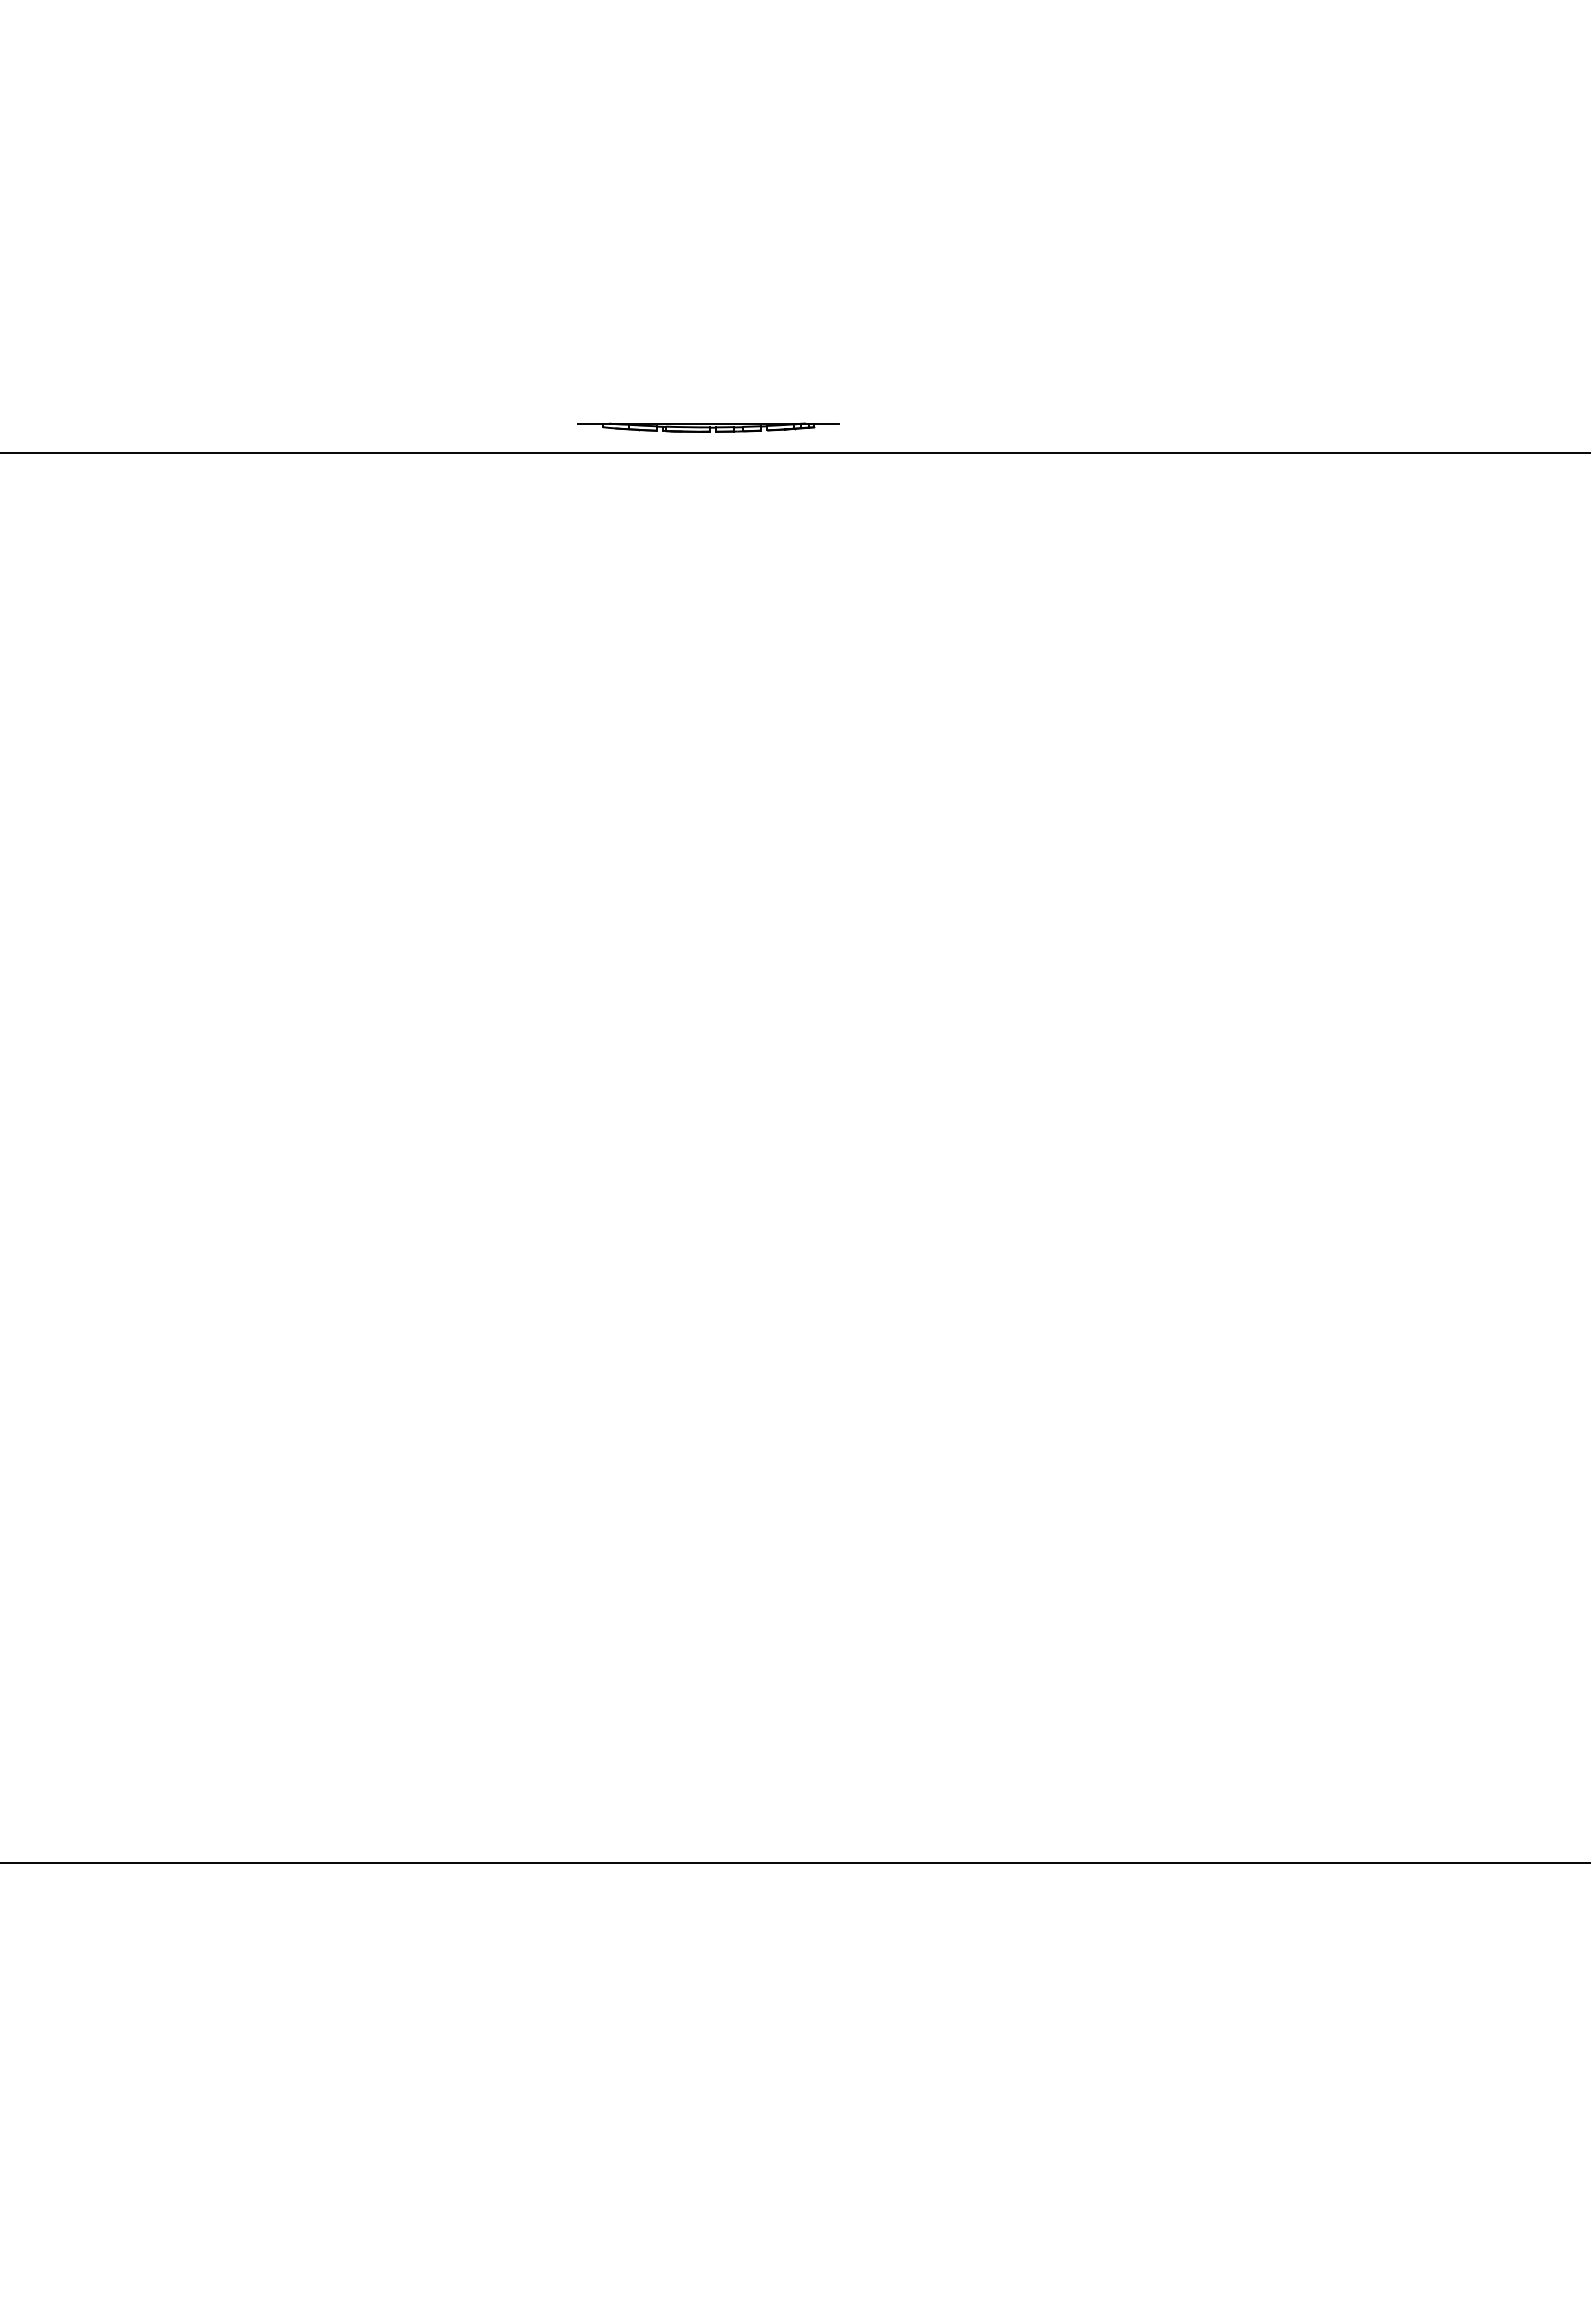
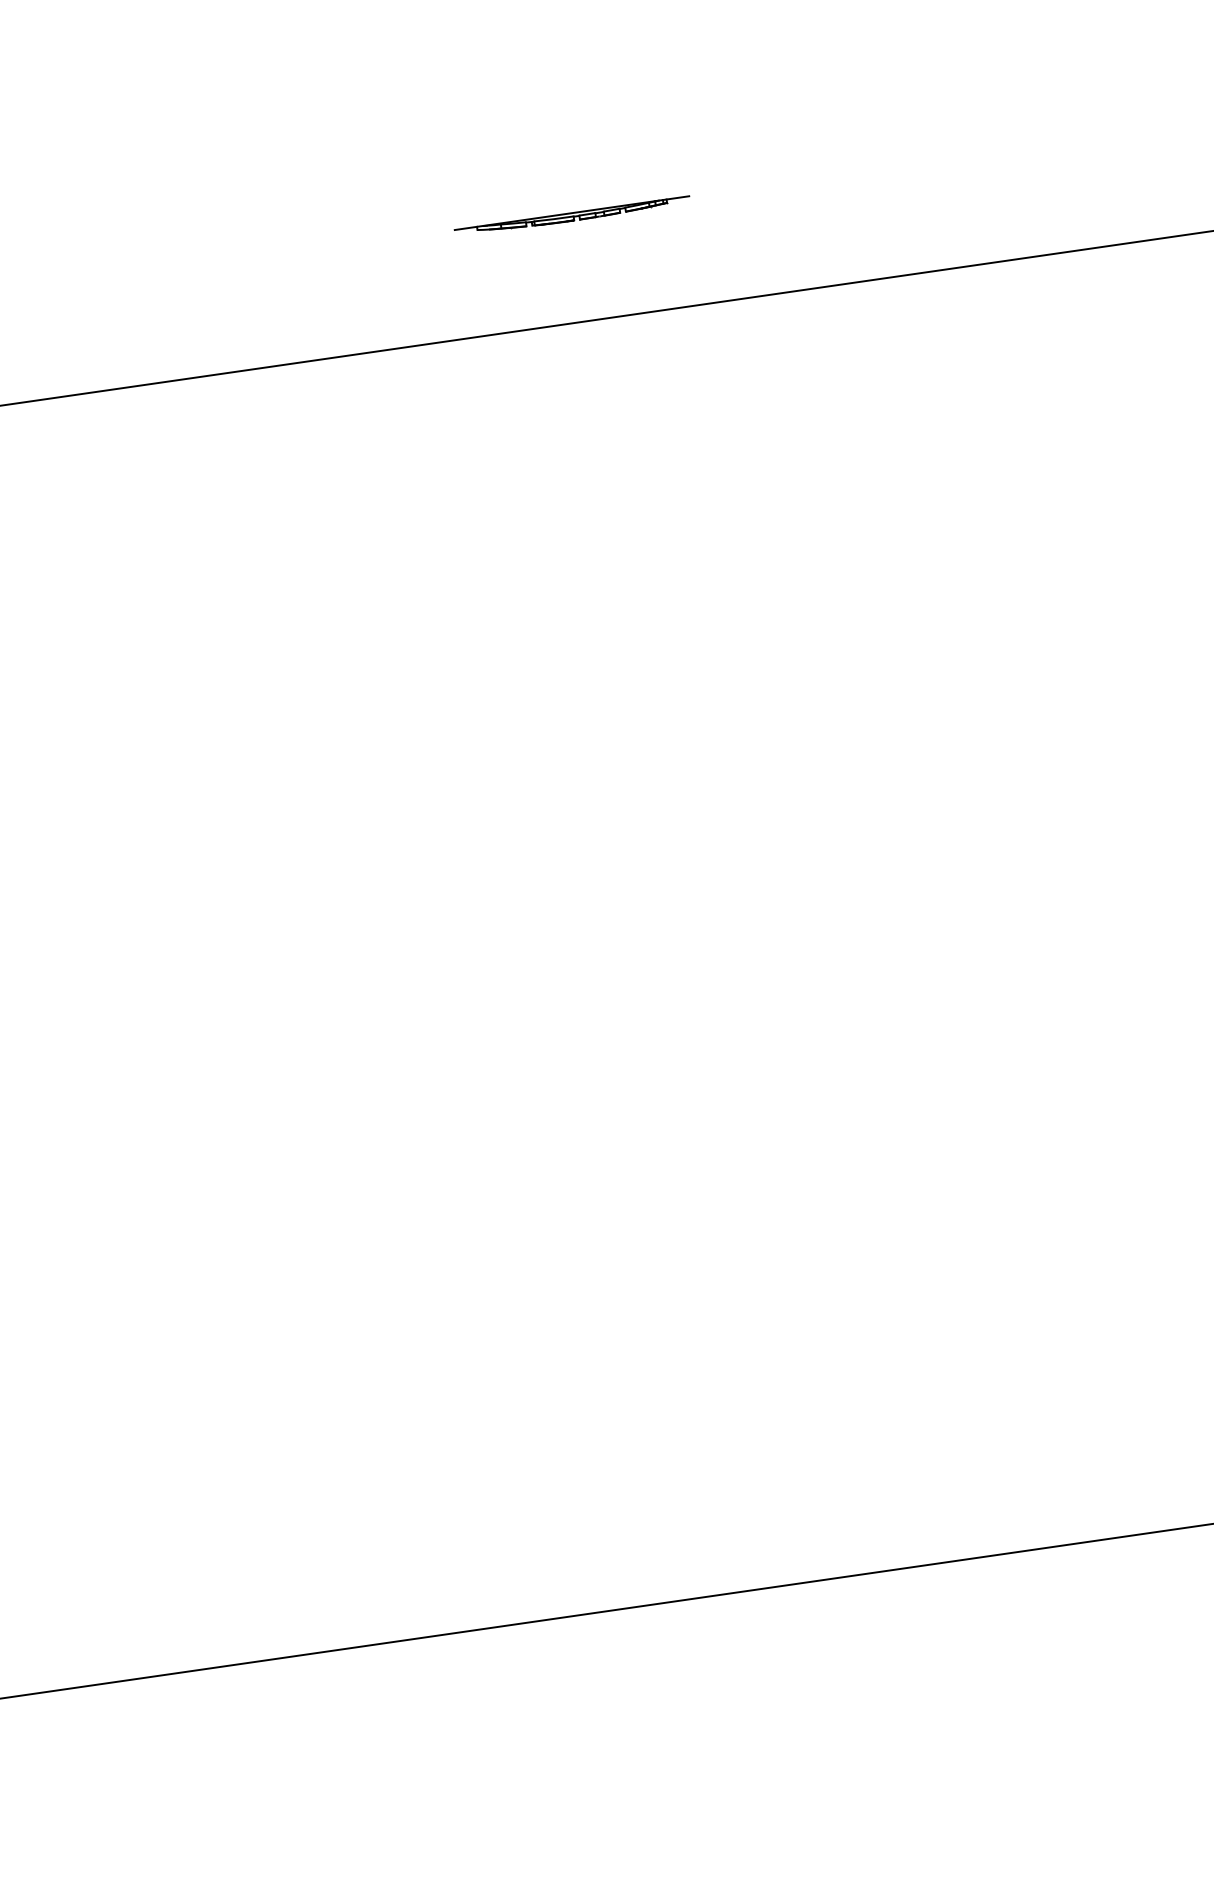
part: (708, 427) -> (572, 216), moved

